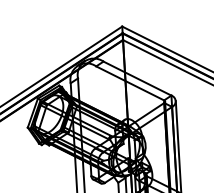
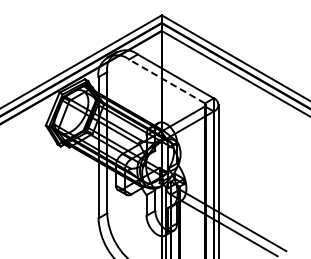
line: (130, 83) -> (167, 81), solid -> dashed

